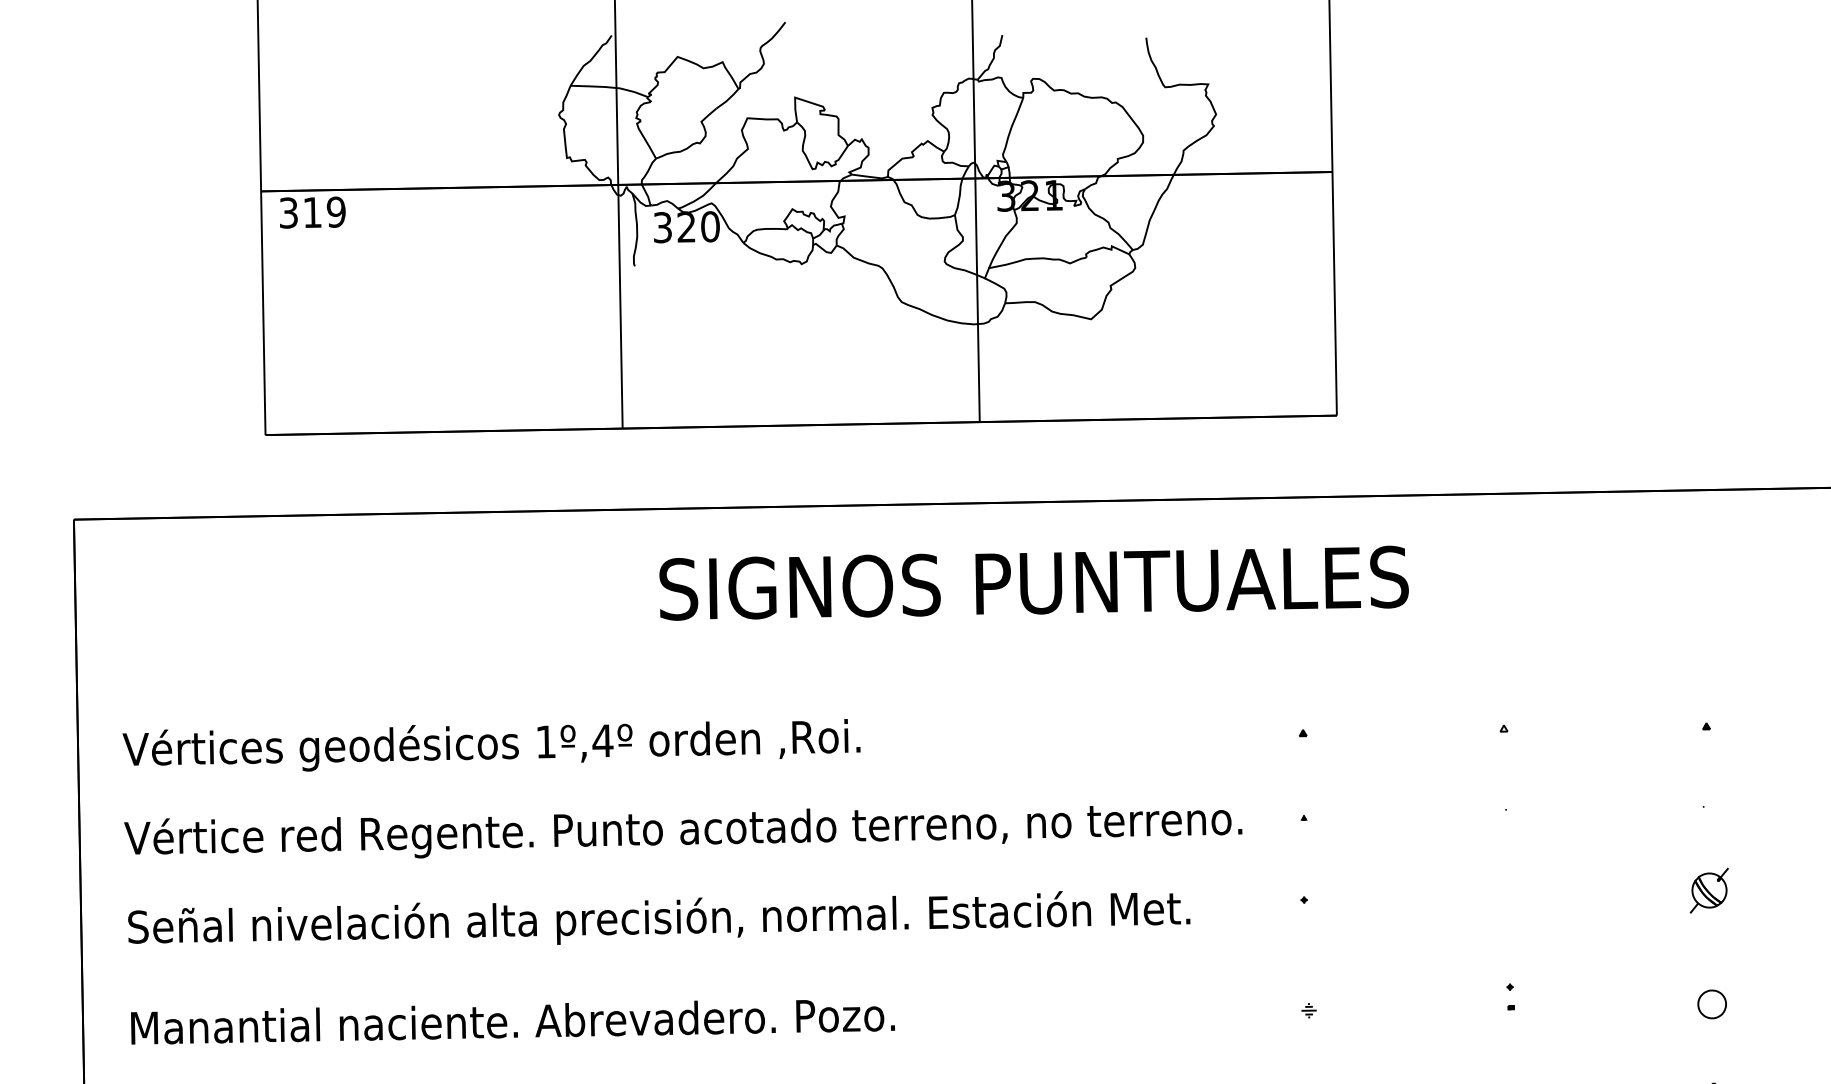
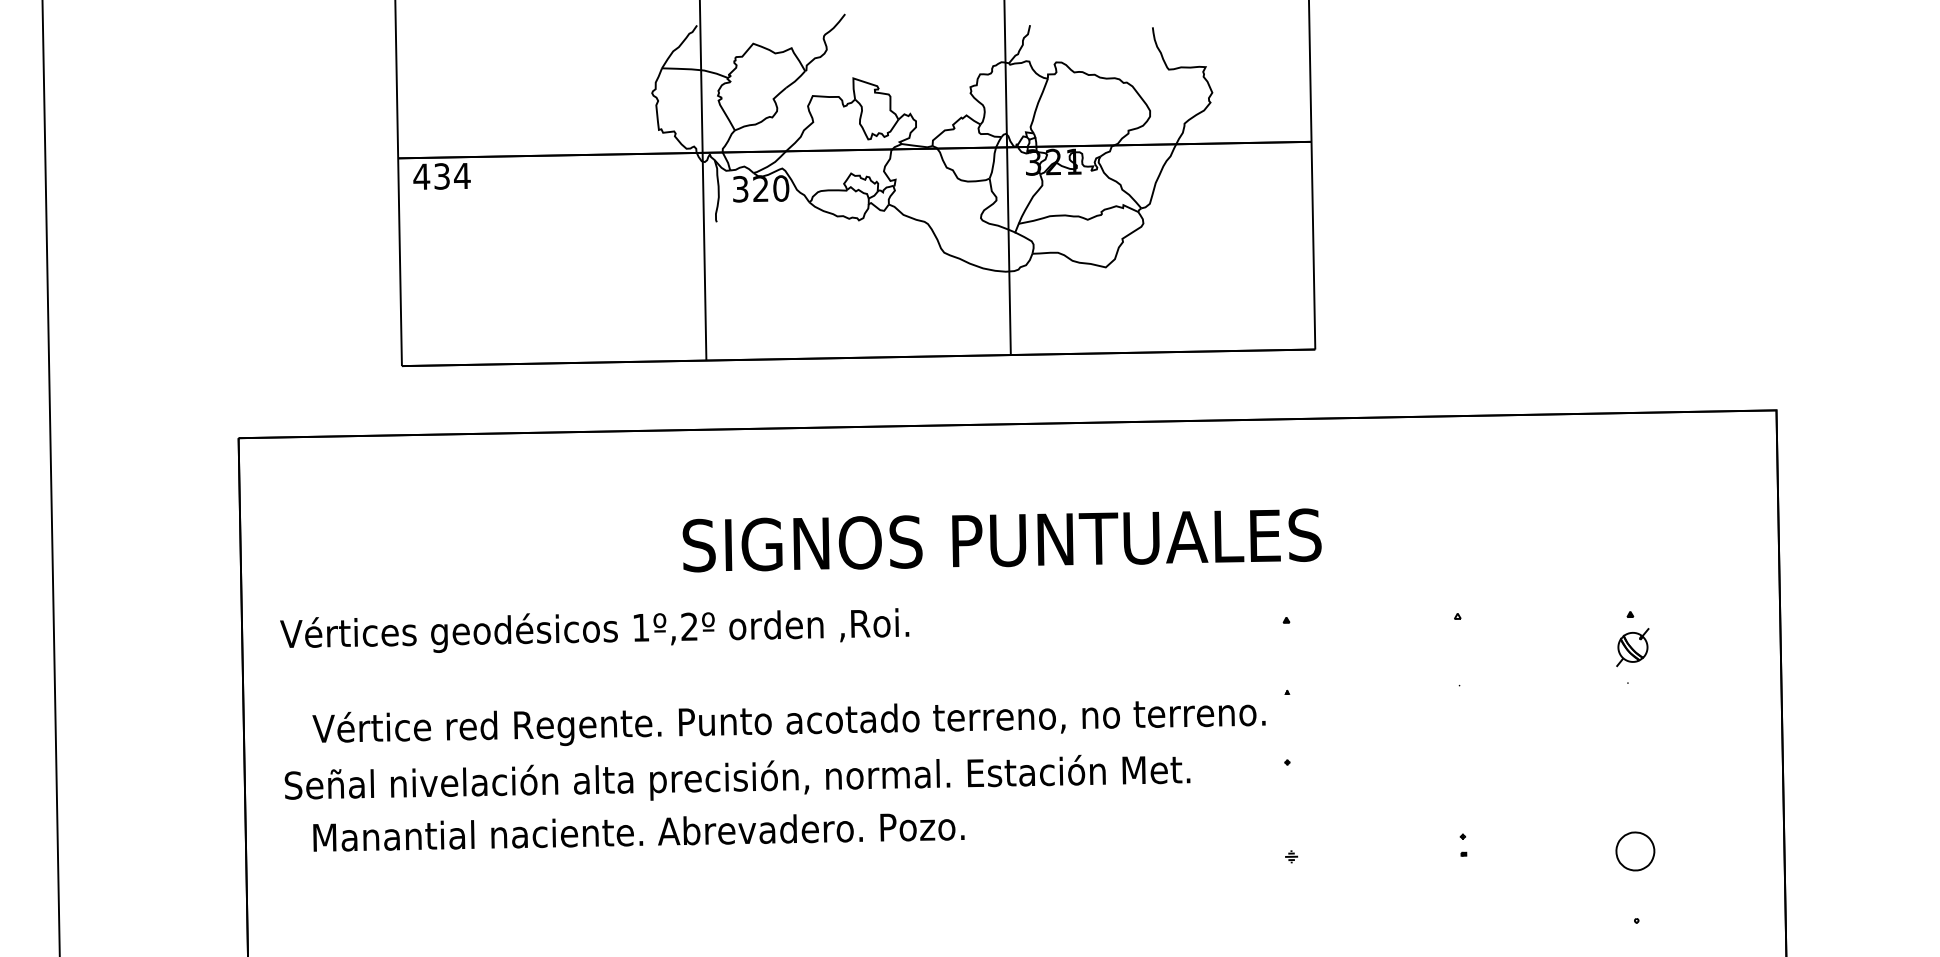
text: (311, 212) -> (441, 176), 319 -> 434
text: (1033, 583) -> (1001, 540), moved
text: (602, 740) -> (689, 626), 1º,4º -> 1º,2º
text: (682, 832) -> (788, 723), moved
part: (1708, 890) -> (1632, 647), moved
part: (1711, 1004) -> (1634, 851), size x1.6
text: (512, 1022) -> (638, 832), moved

